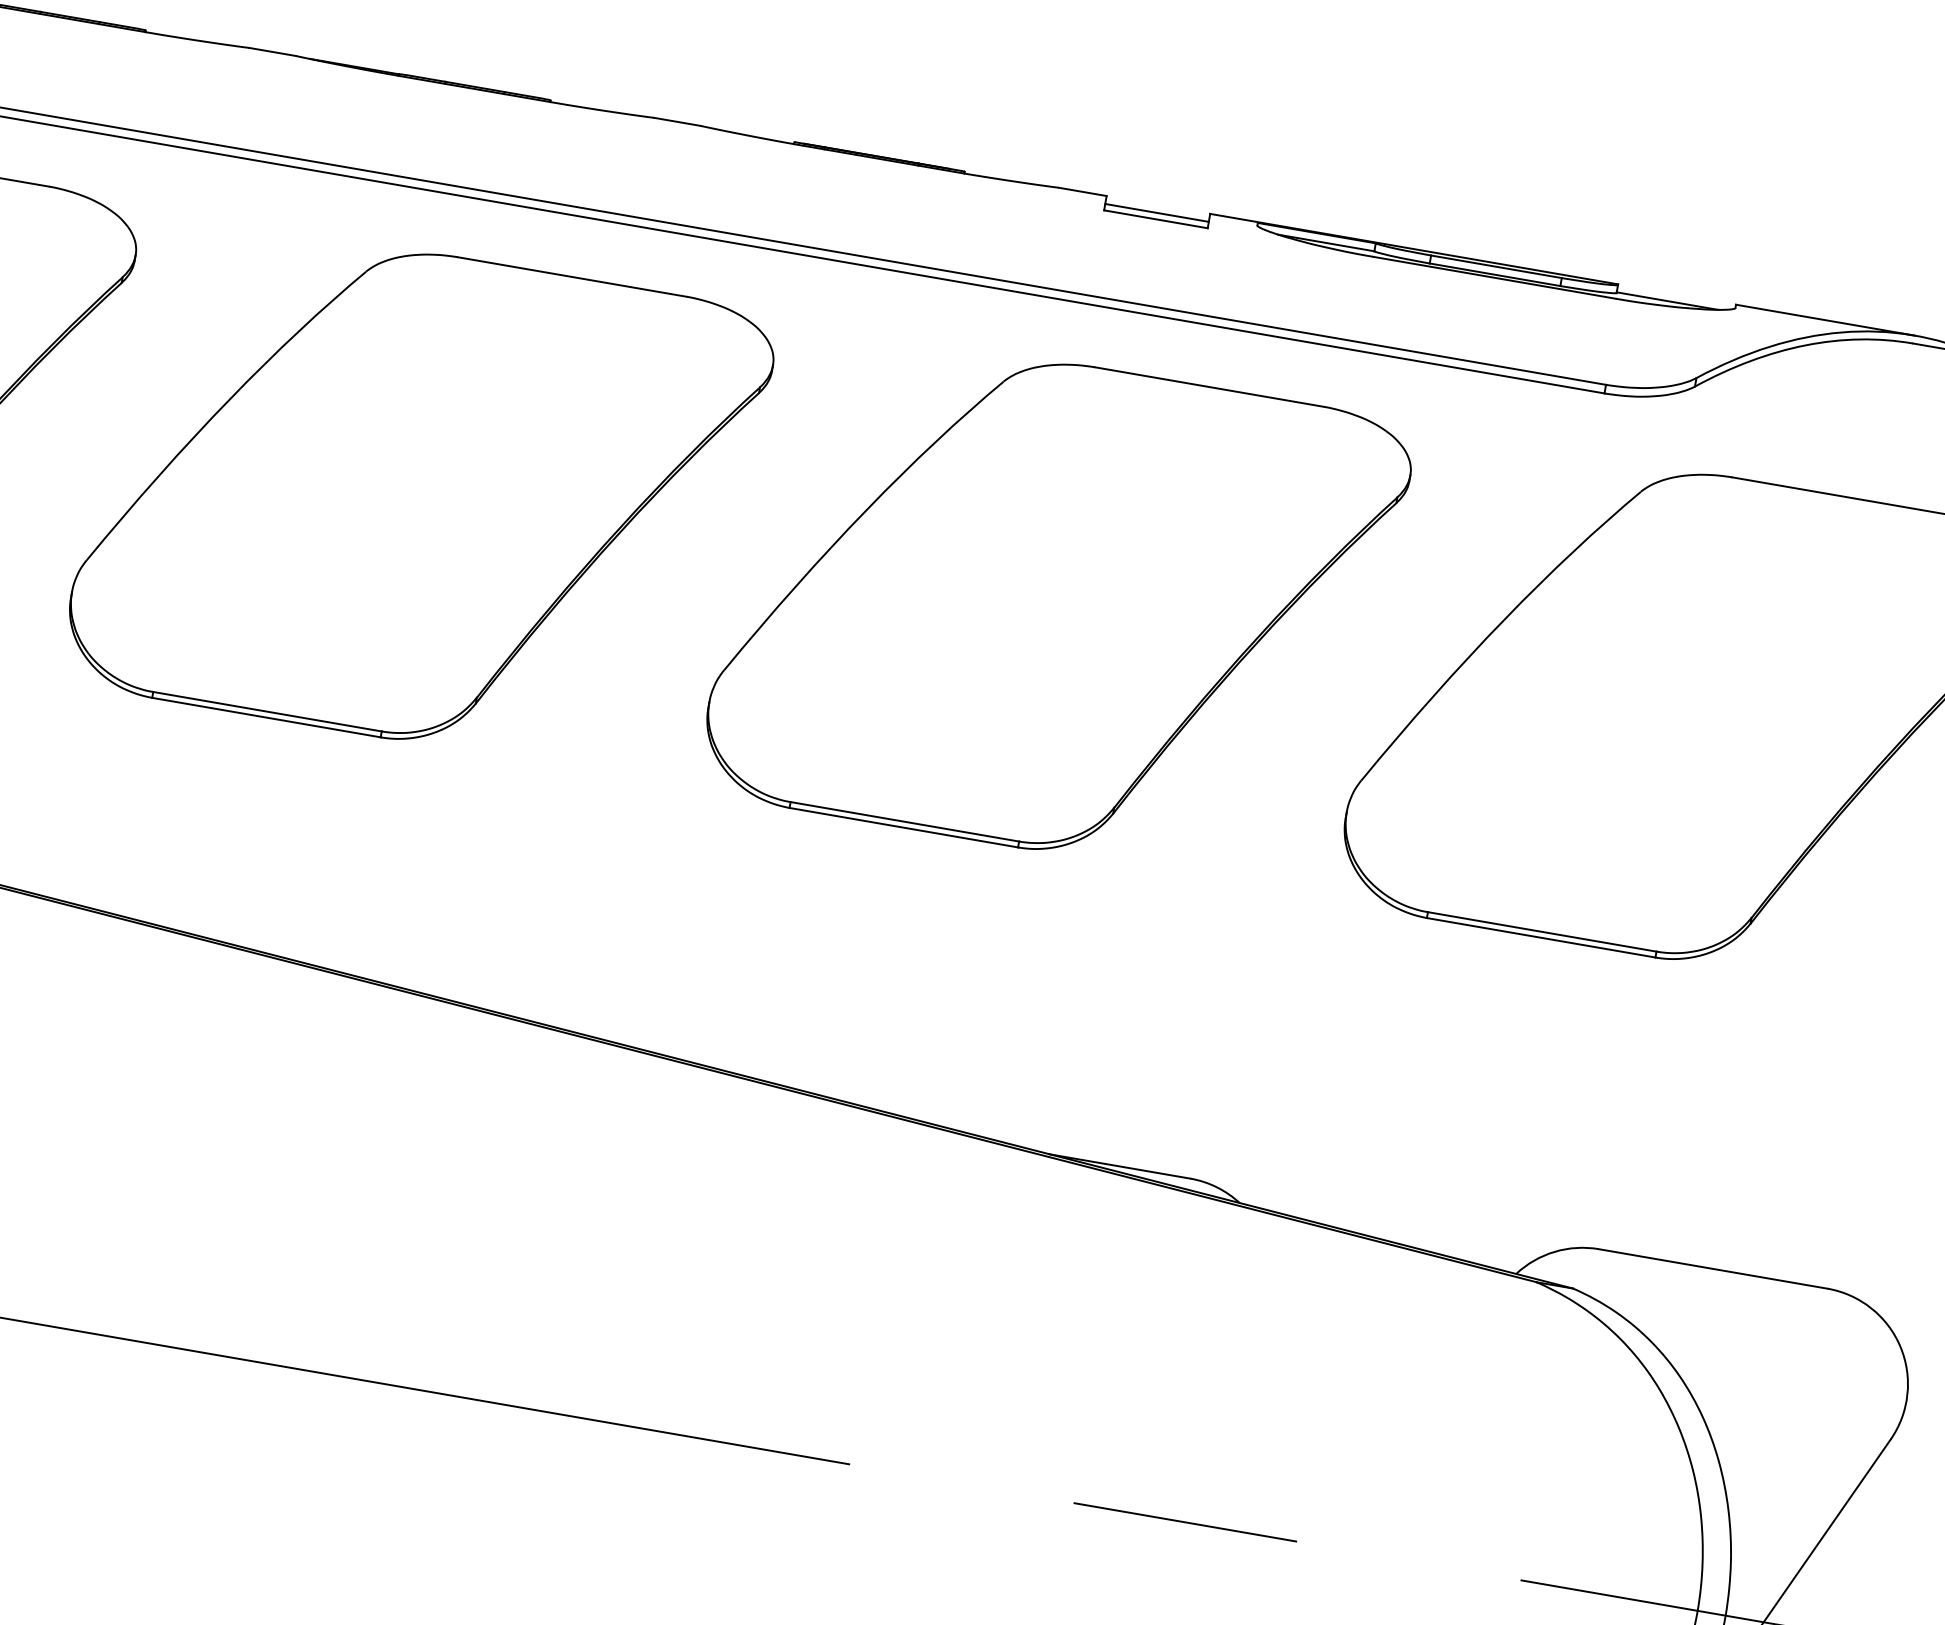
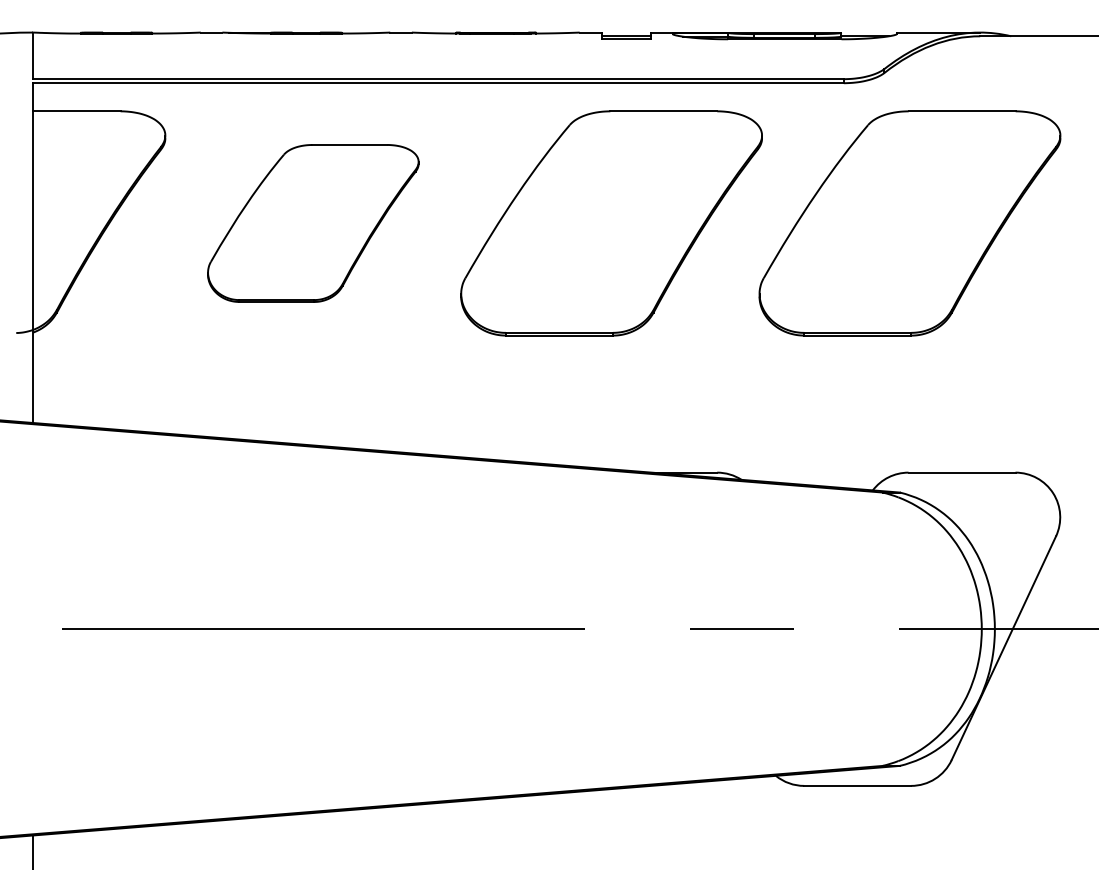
part: (419, 497) -> (313, 223), size x0.7

